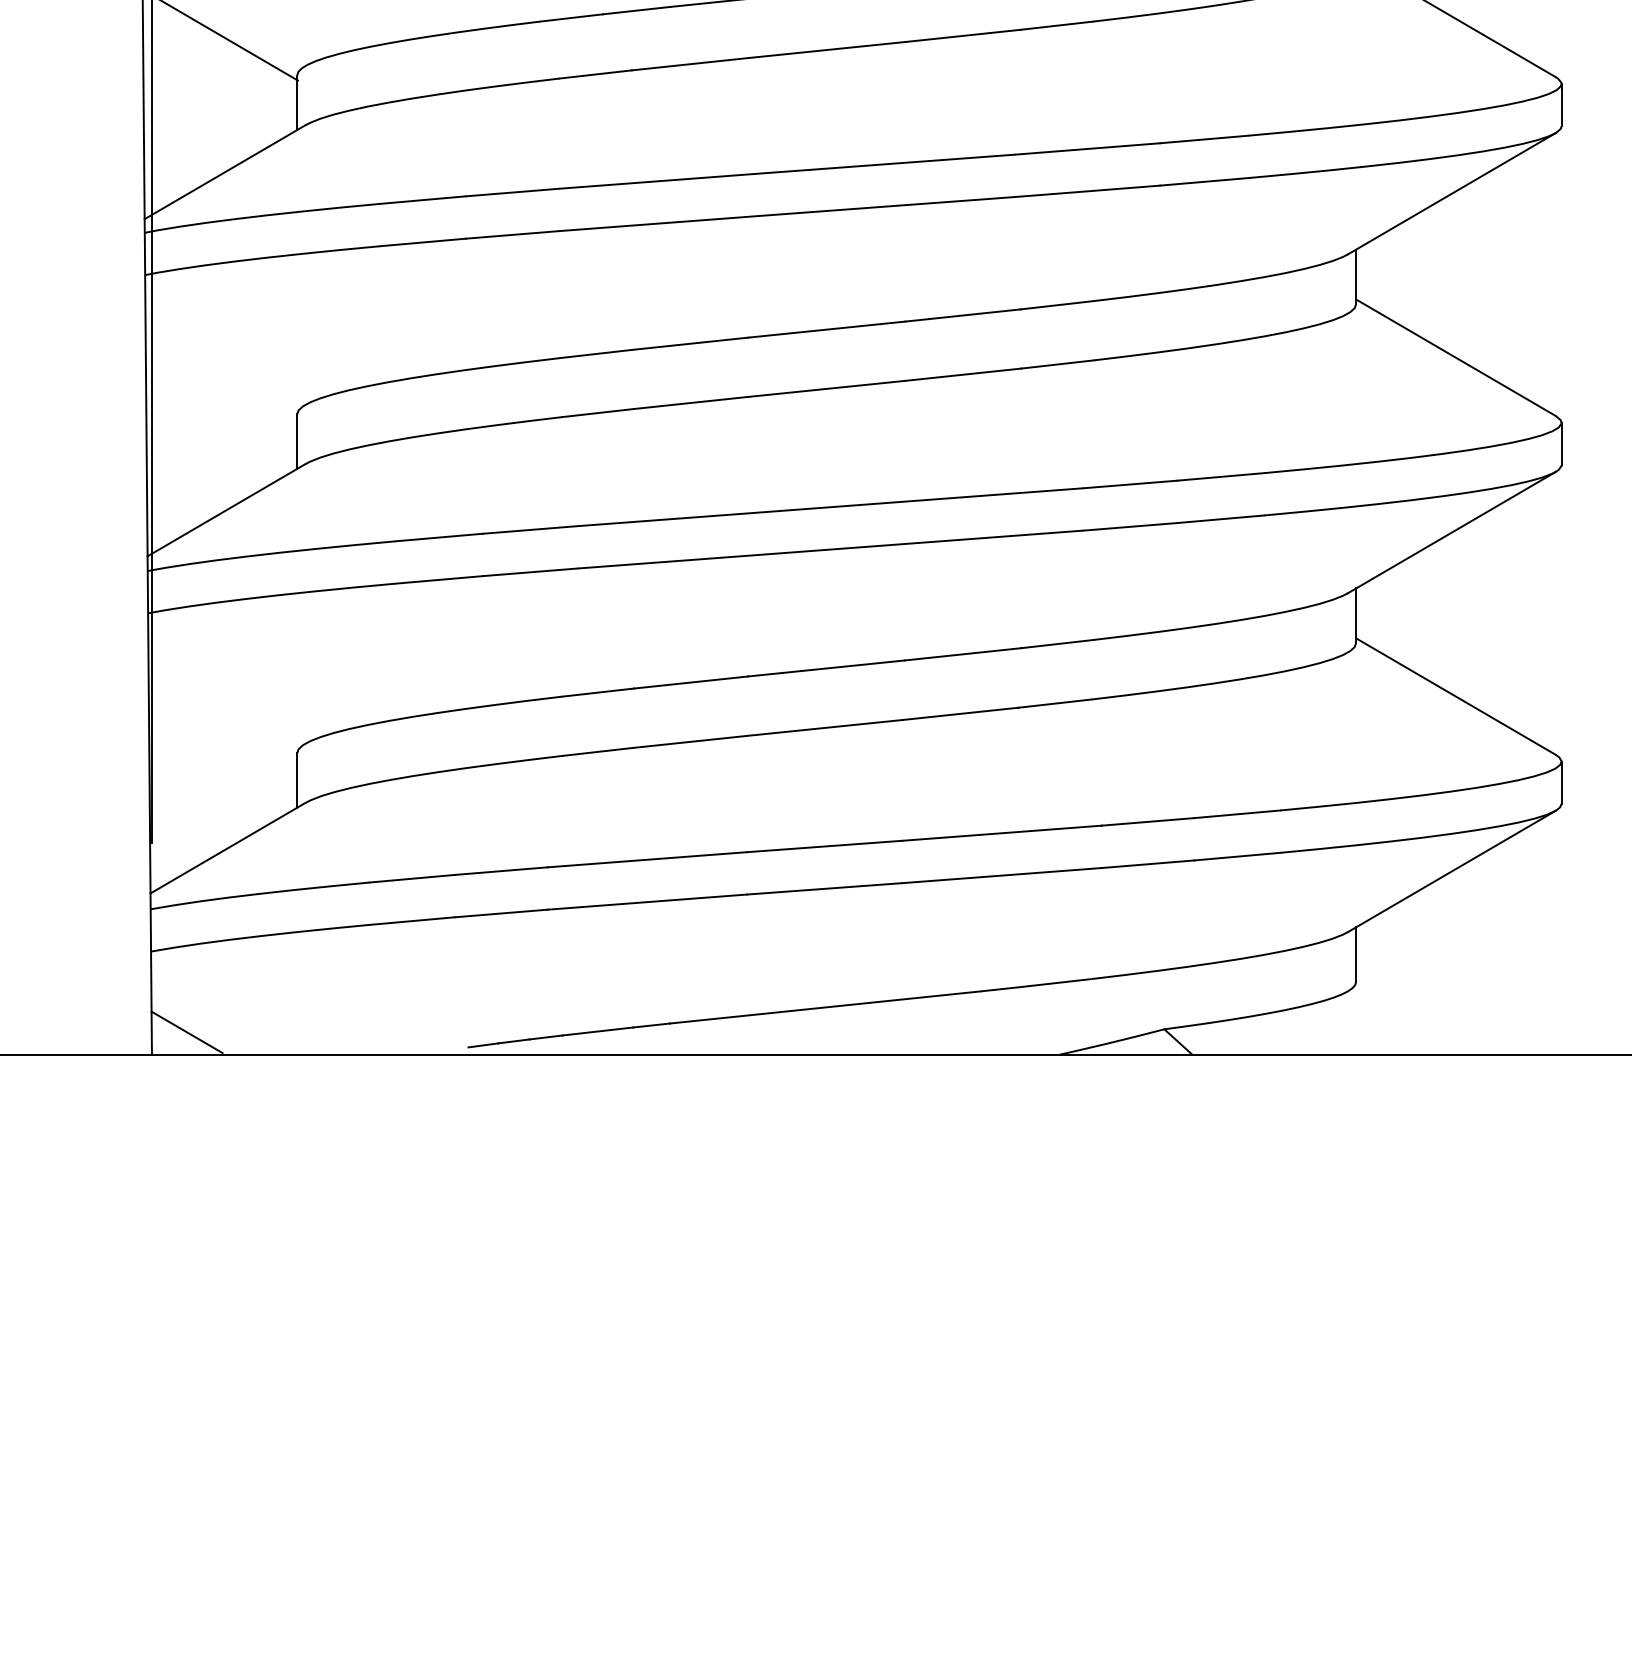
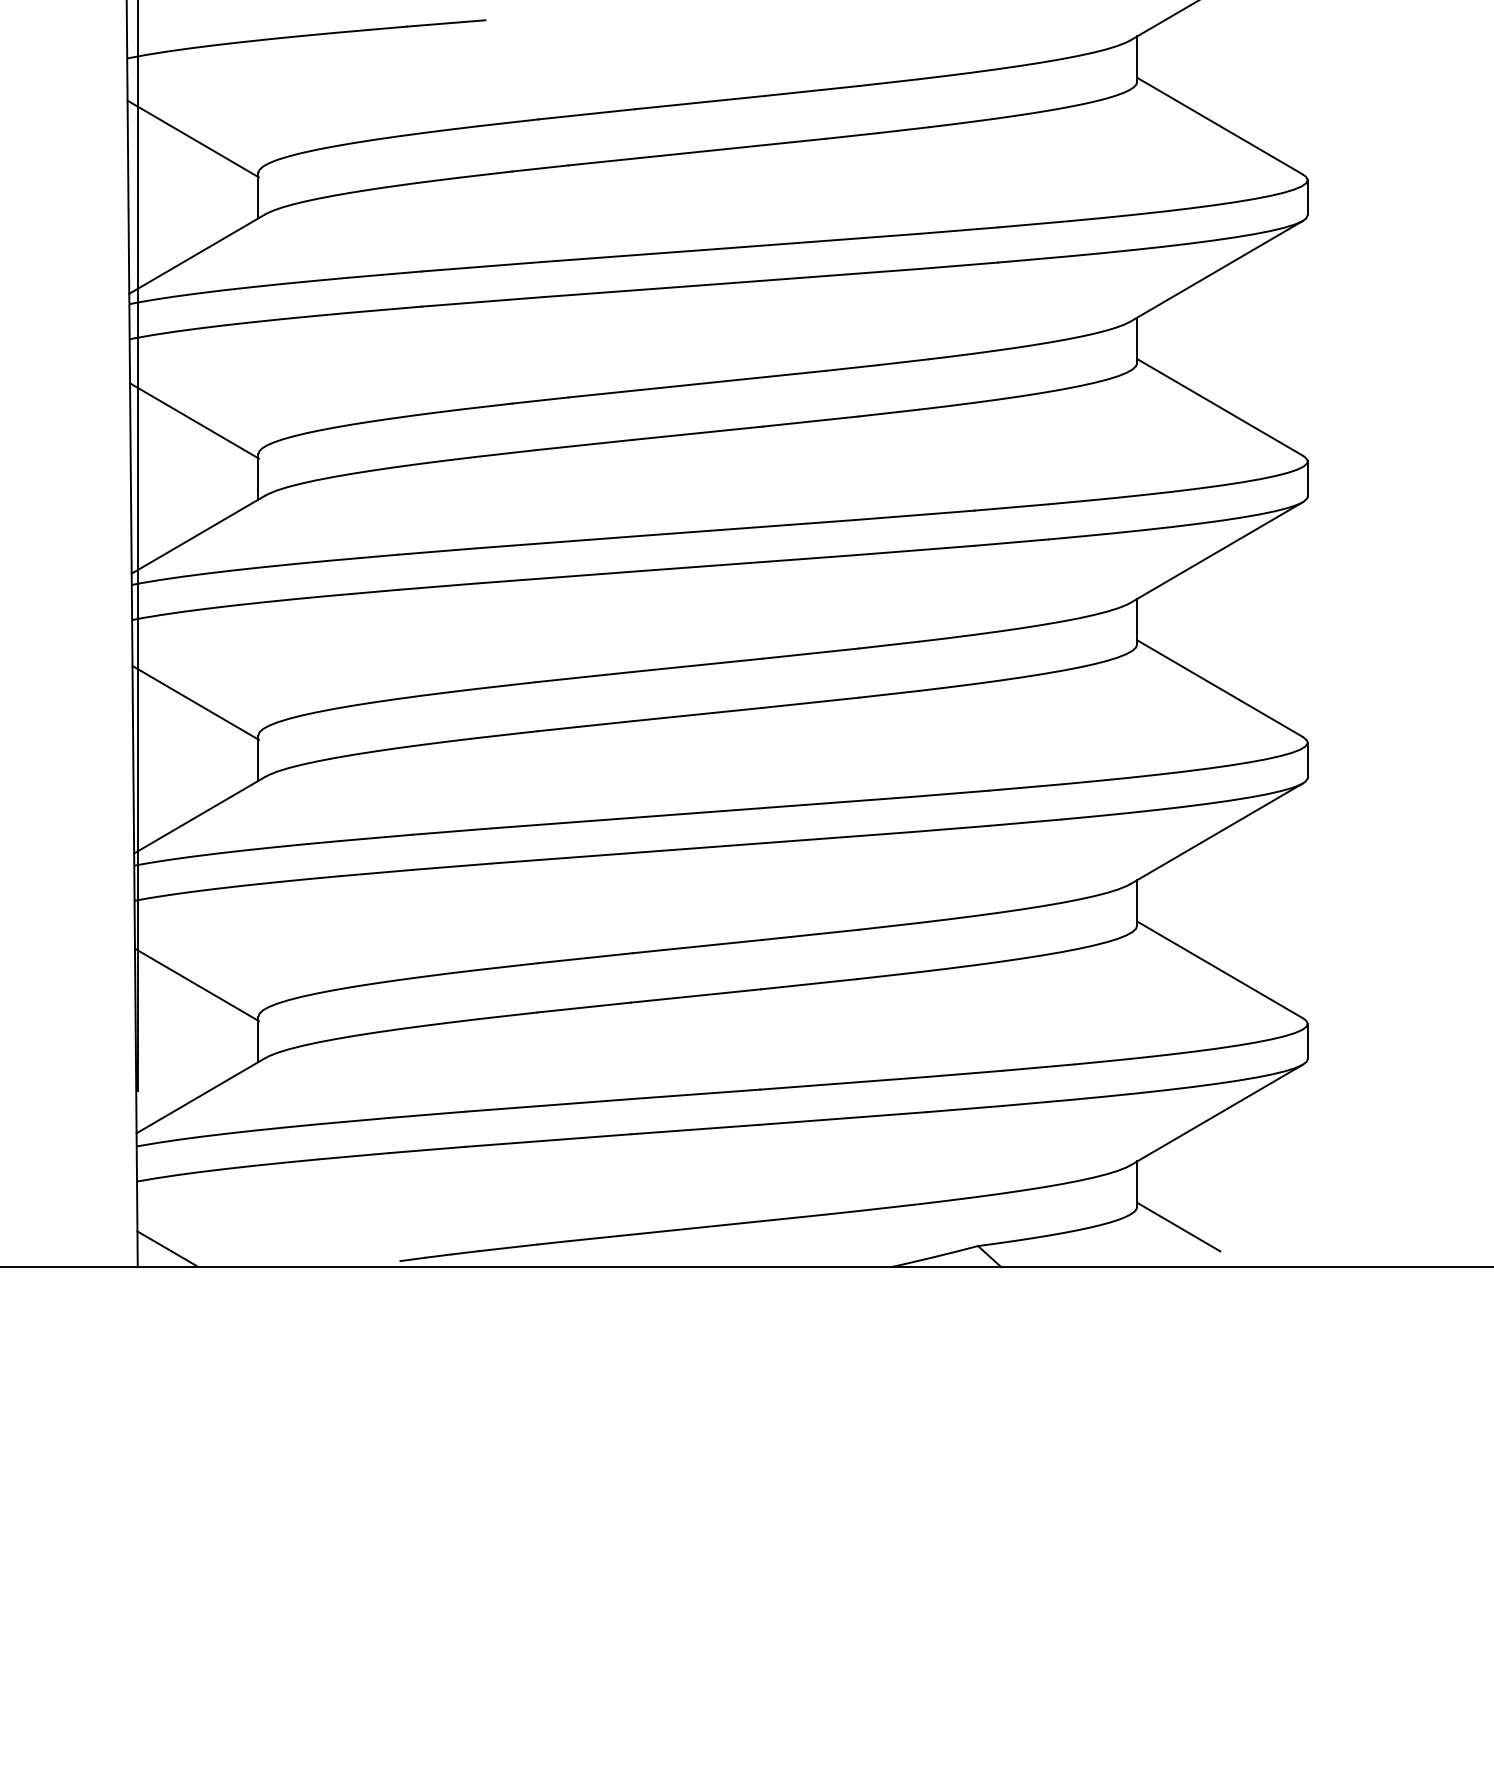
line: (221, 374) -> (195, 702), added
line: (222, 714) -> (196, 984), added
line: (1405, 1005) -> (1178, 1226), added

